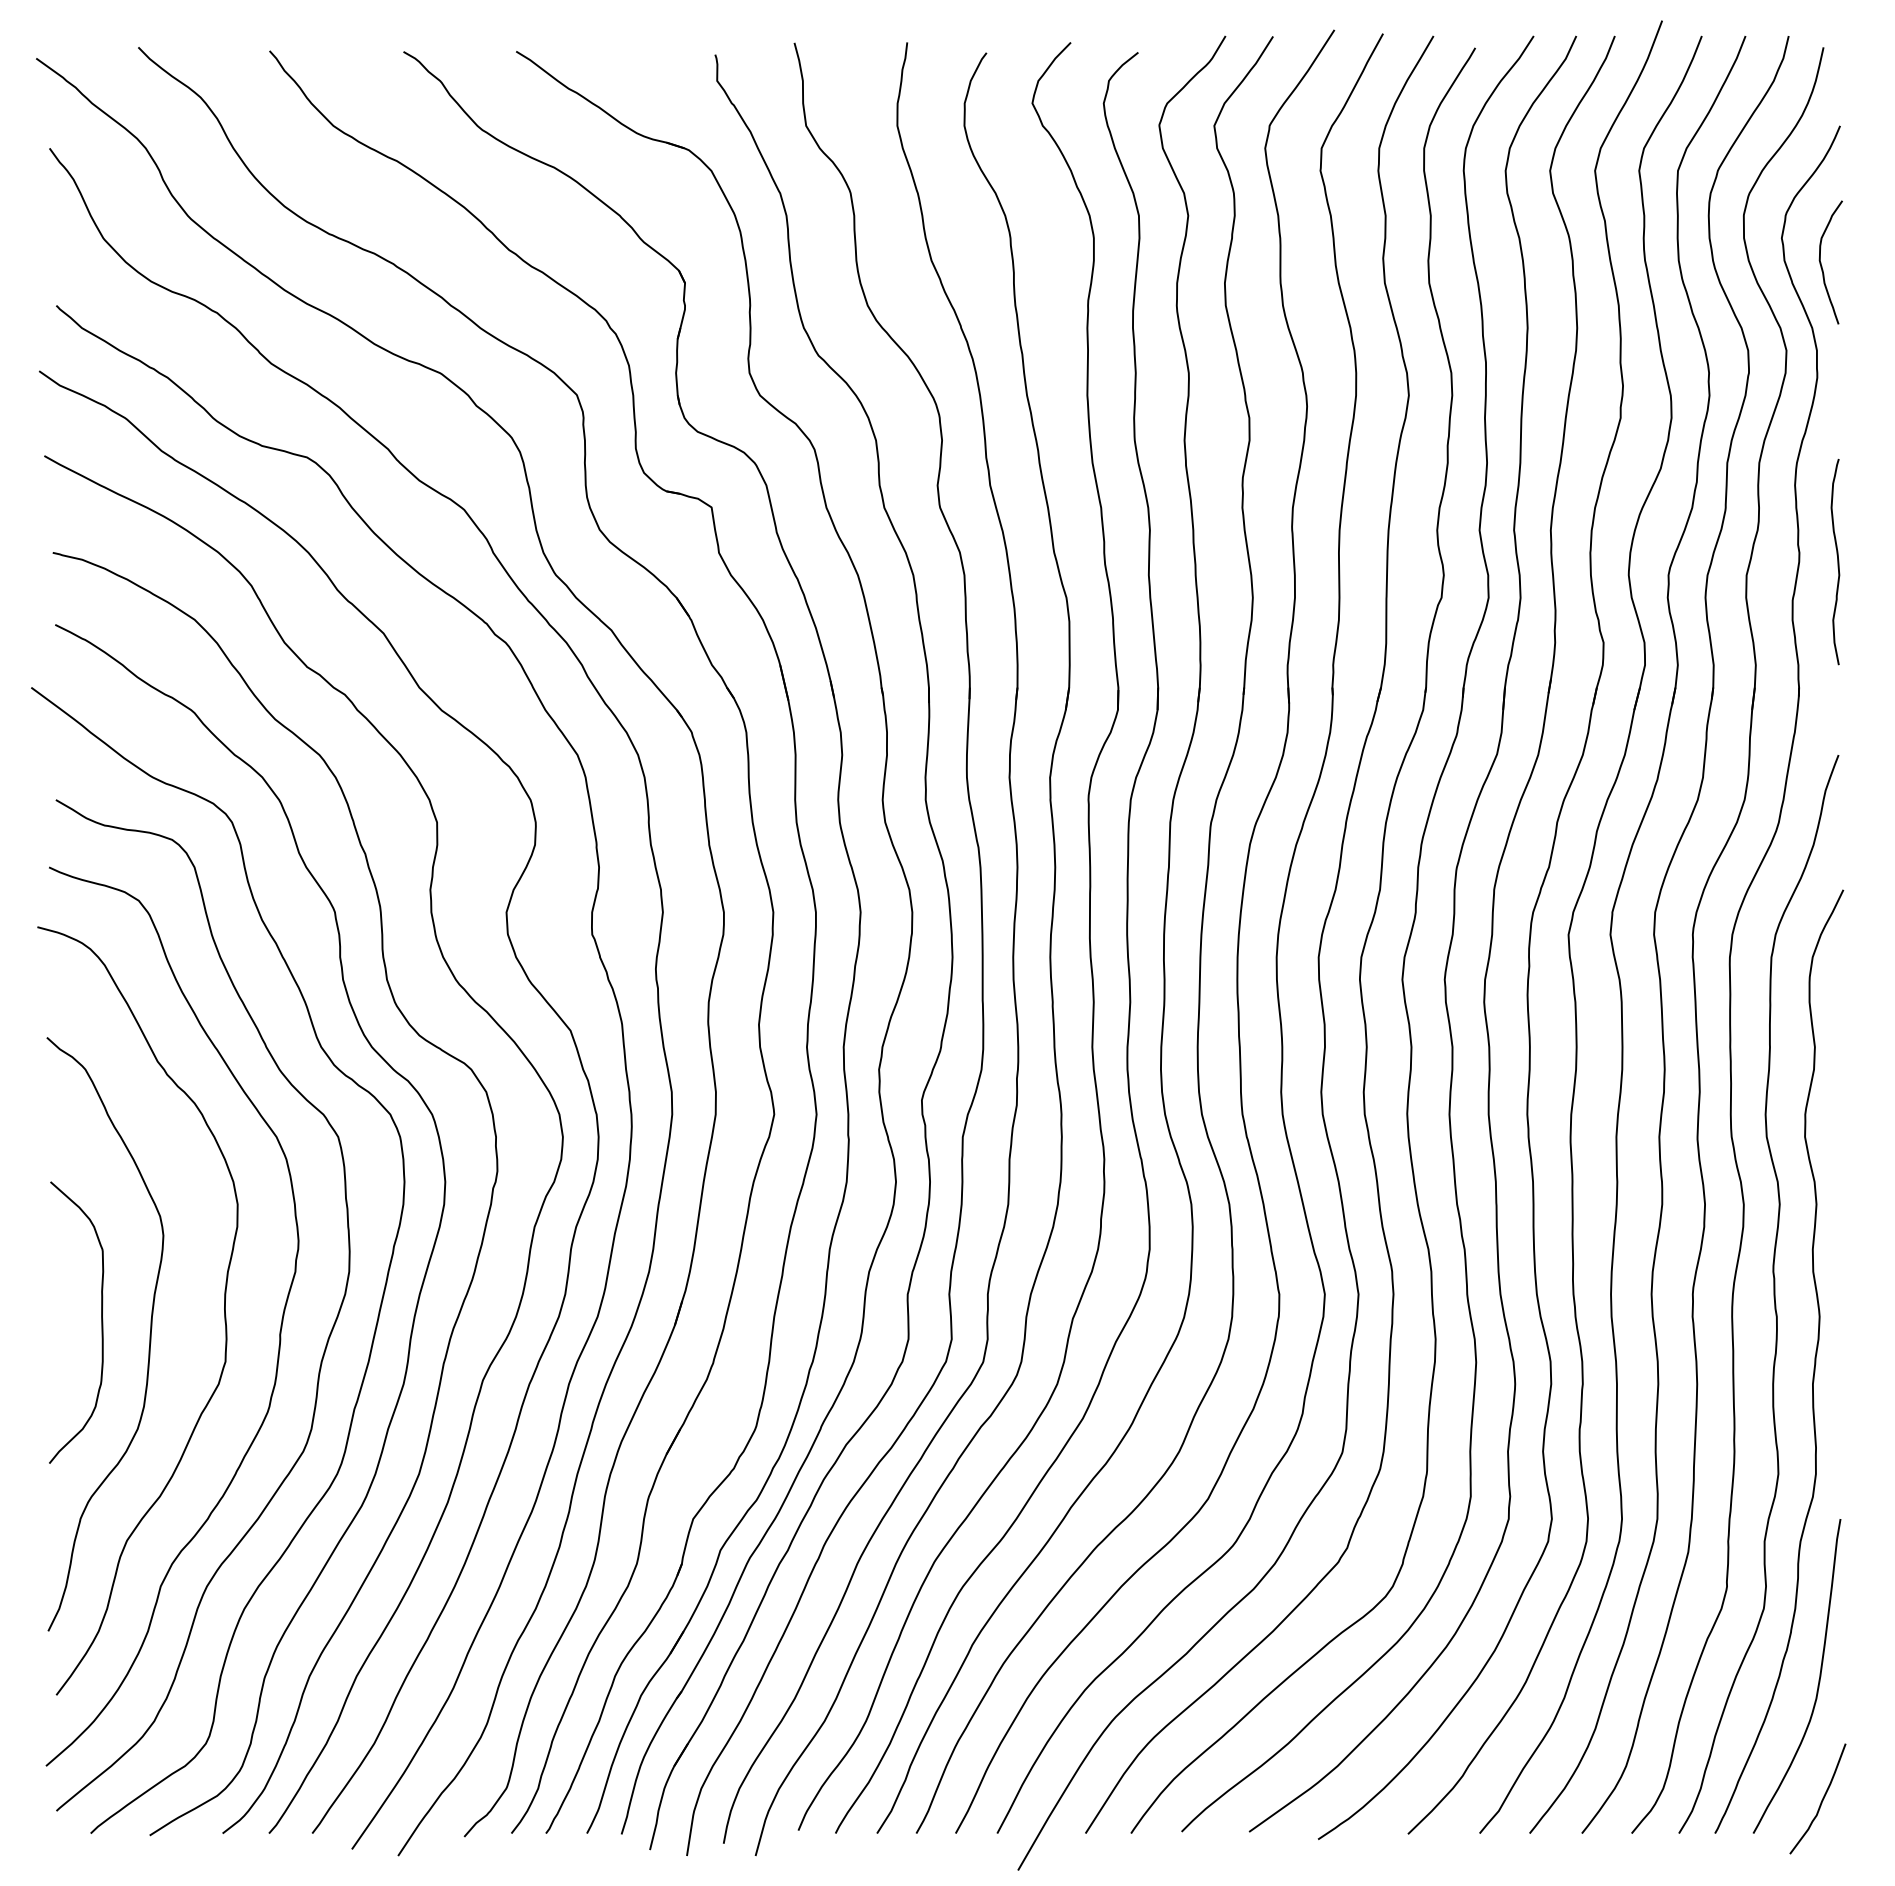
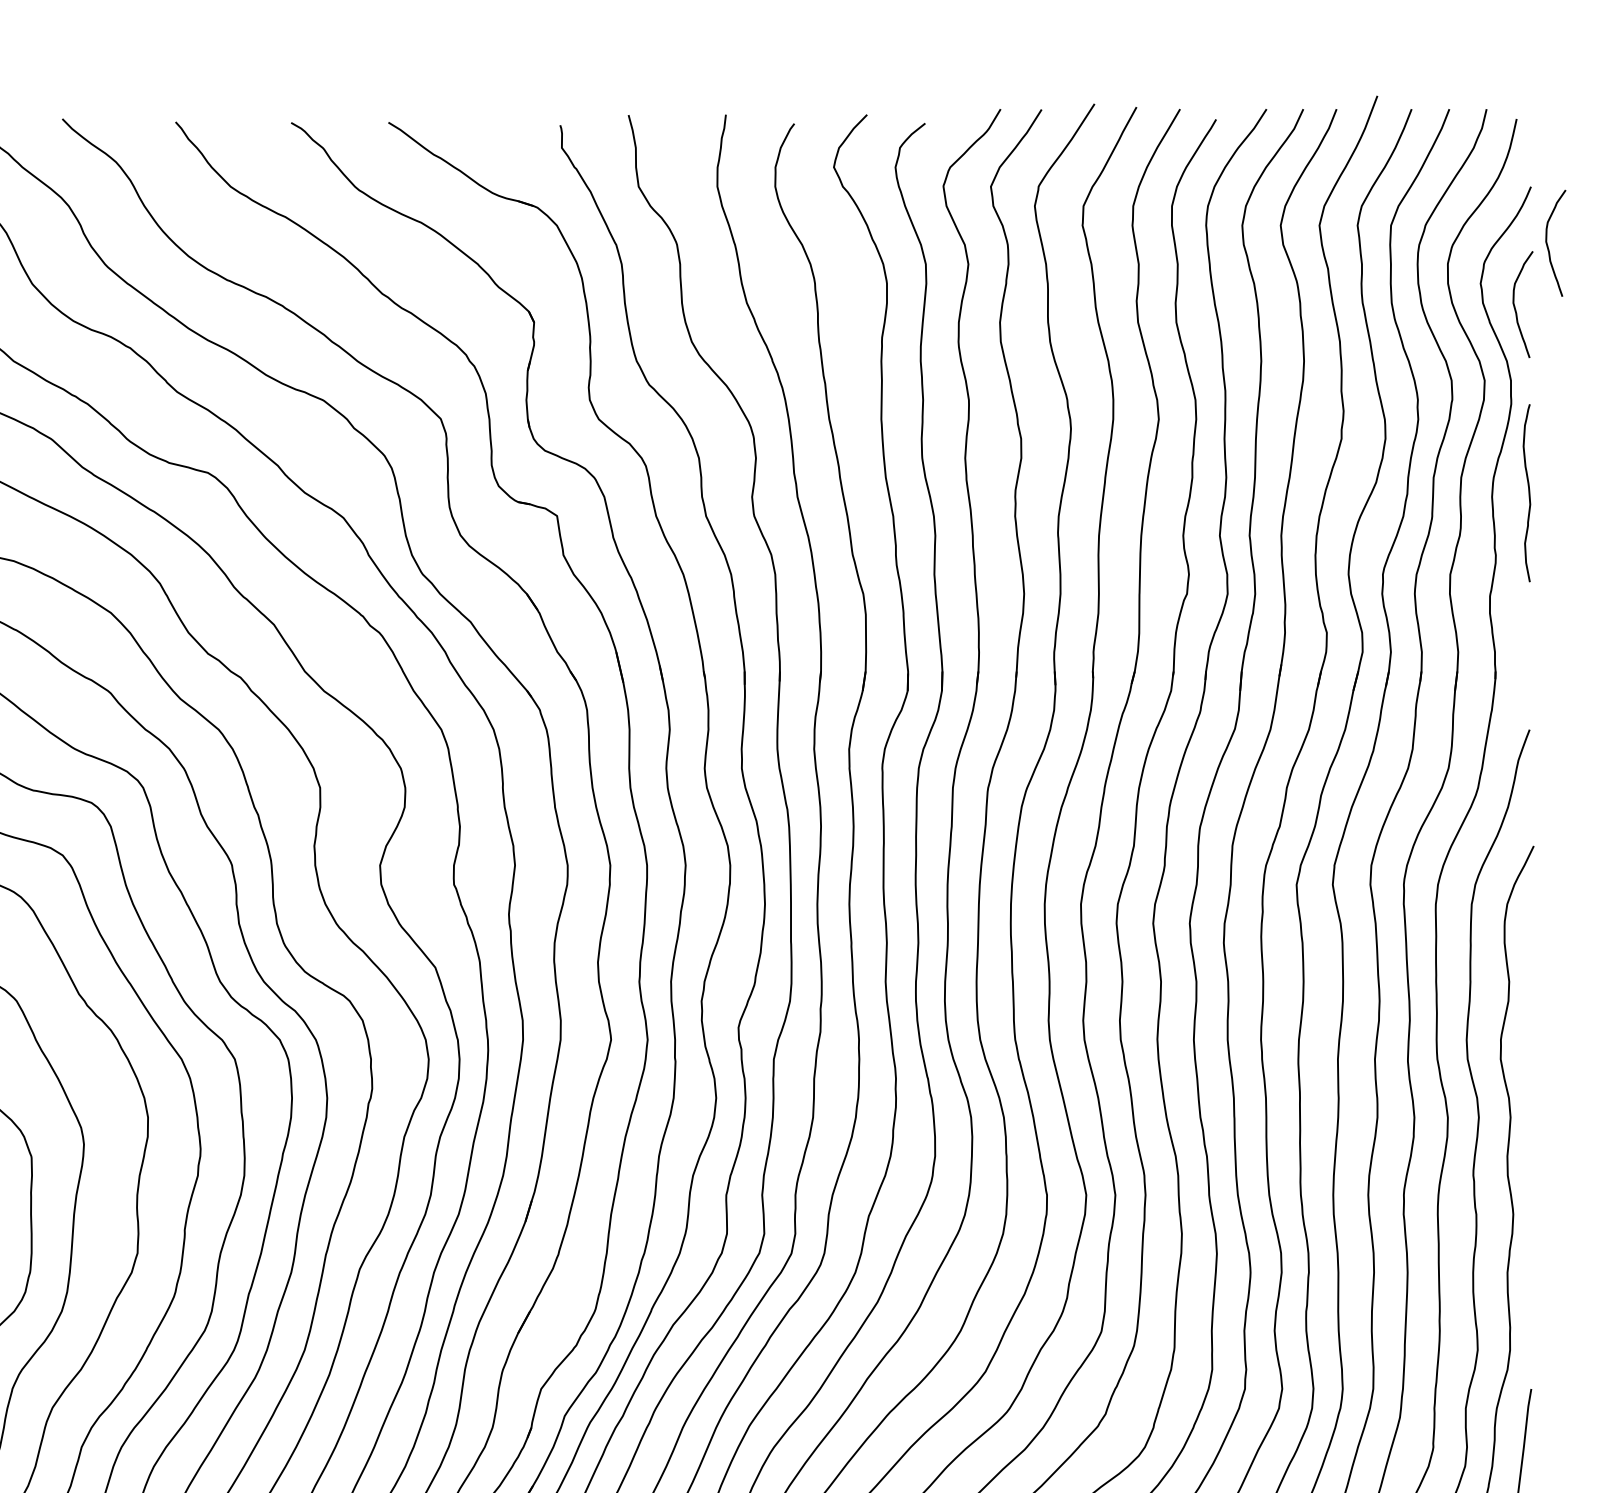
curve: (1860, 195) -> (1548, 246), added
curve: (1837, 561) -> (1528, 492), moved

